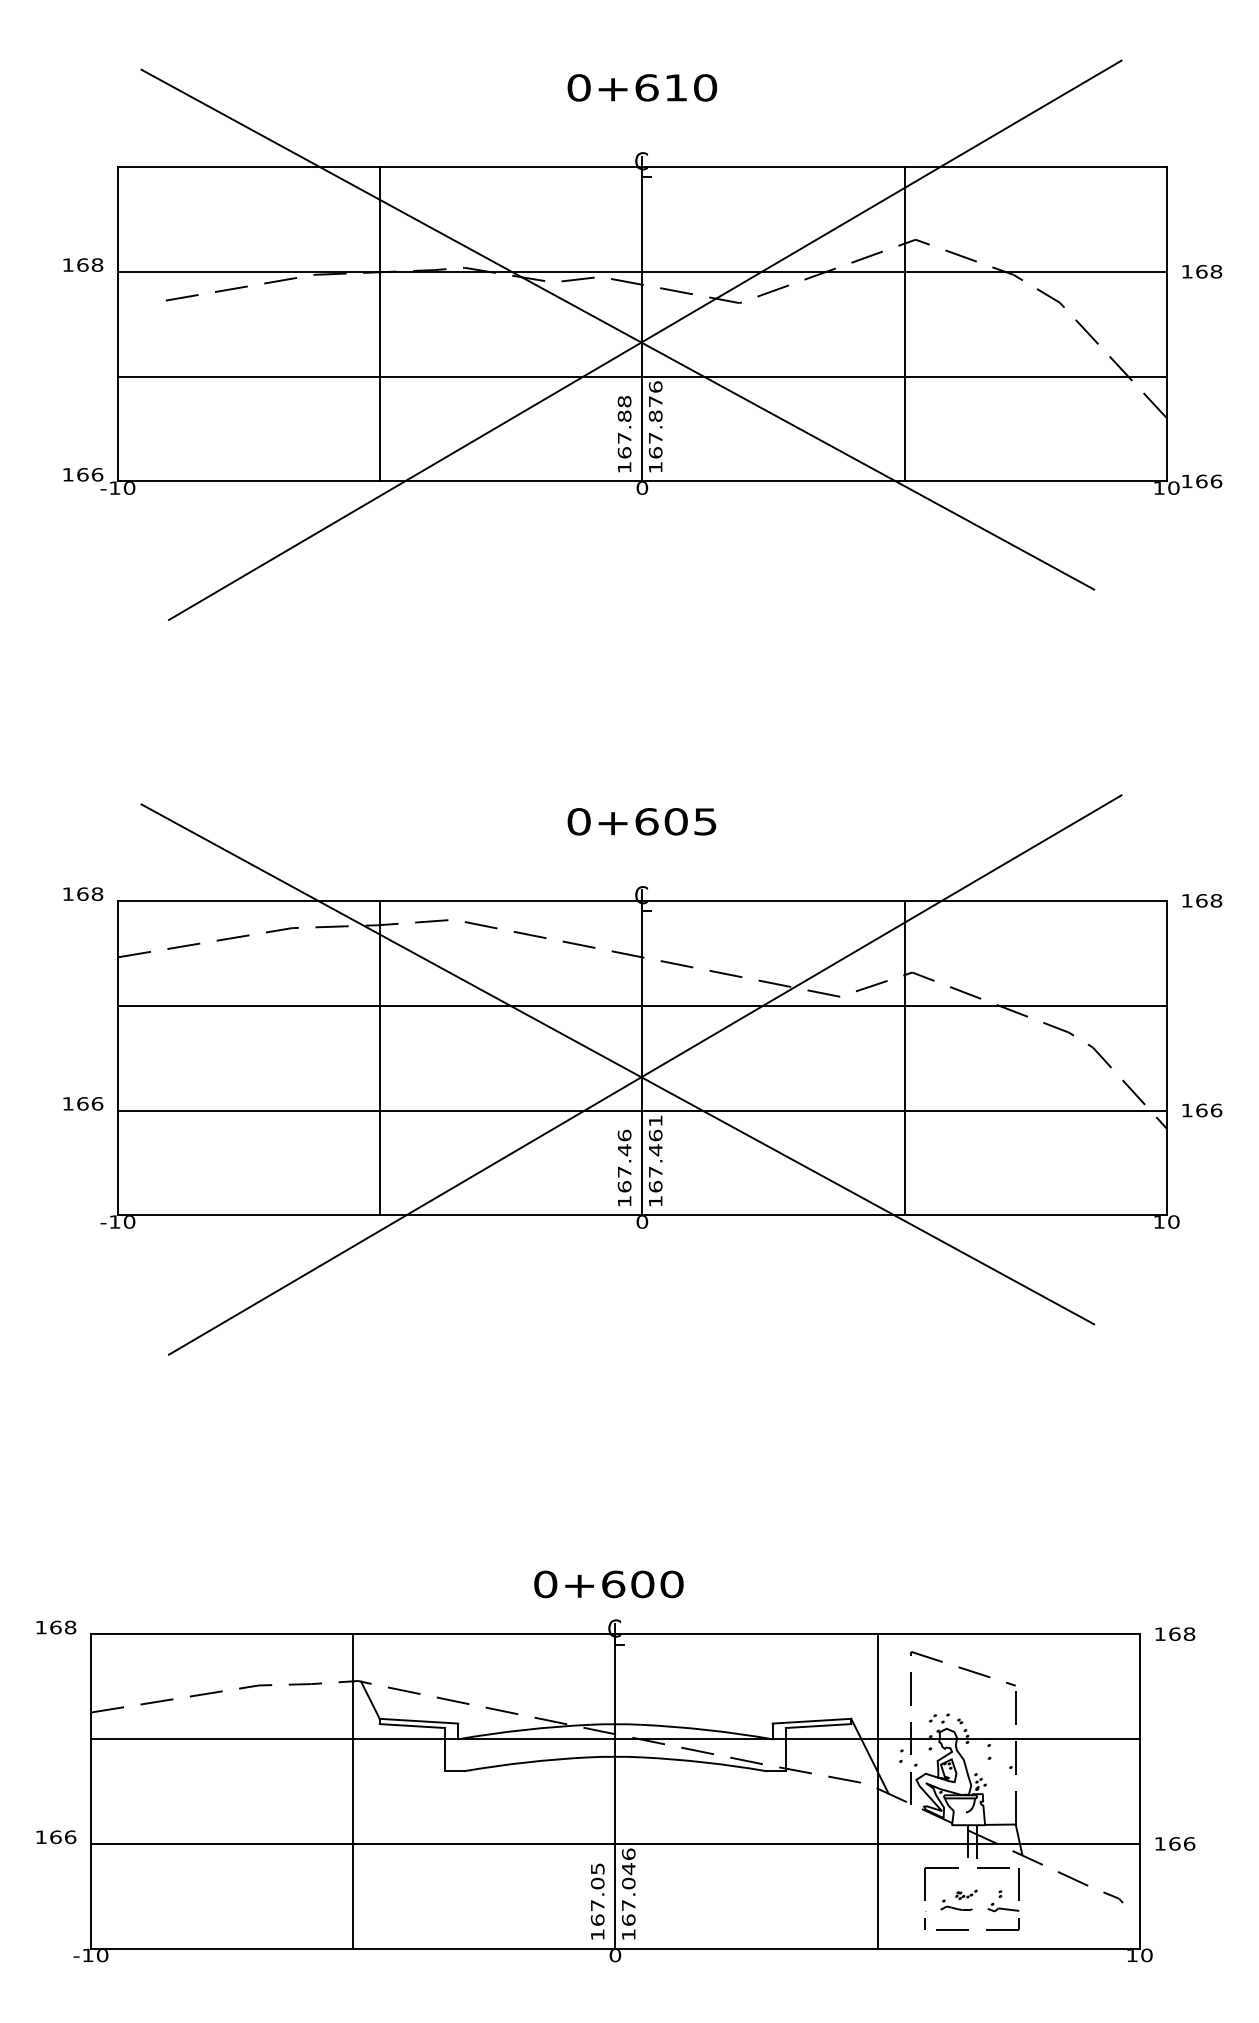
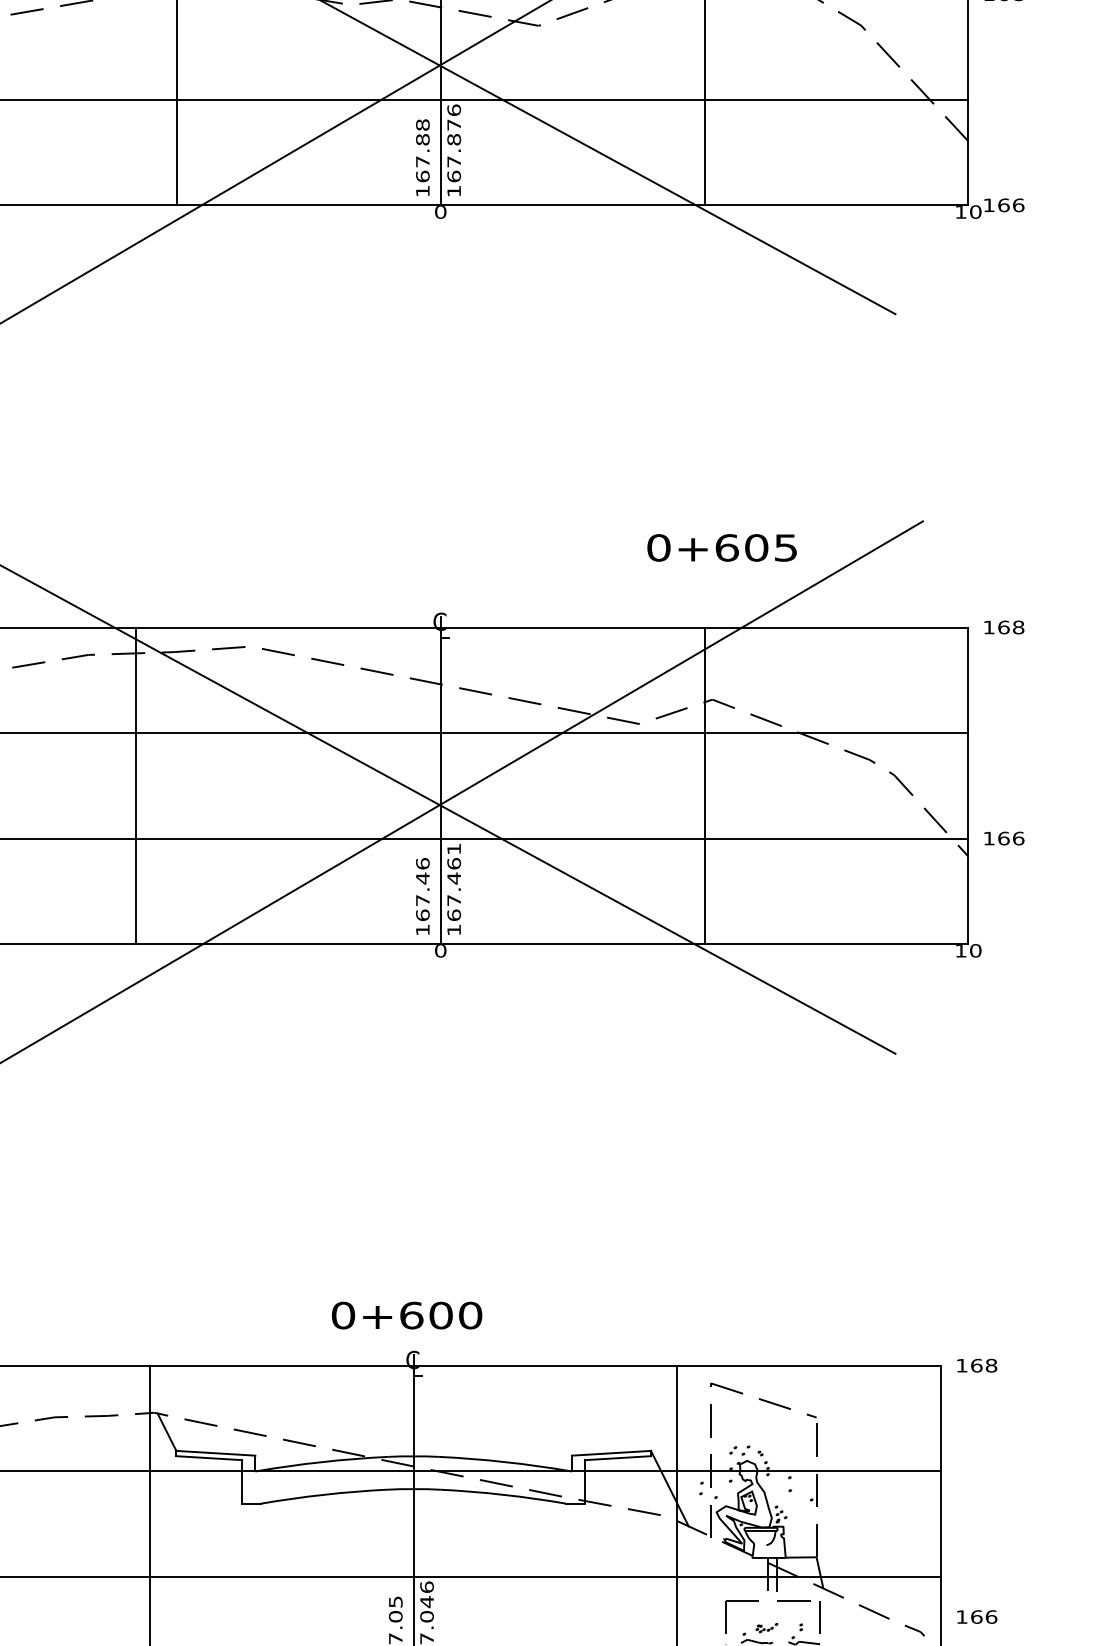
text: (641, 821) -> (721, 547), moved
line: (380, 1057) -> (135, 785), moved
text: (1175, 1843) -> (977, 1616), moved

